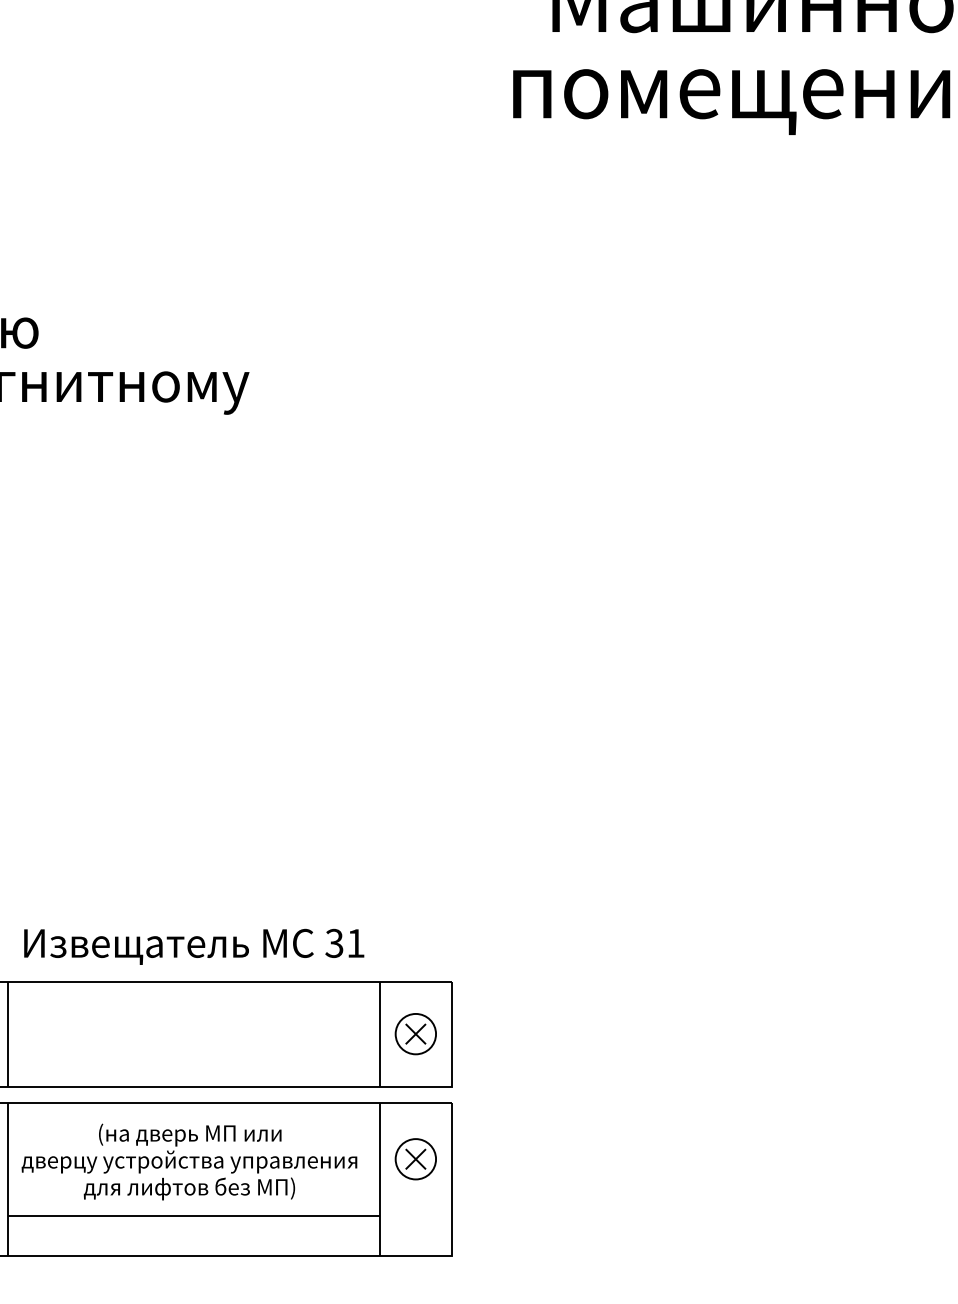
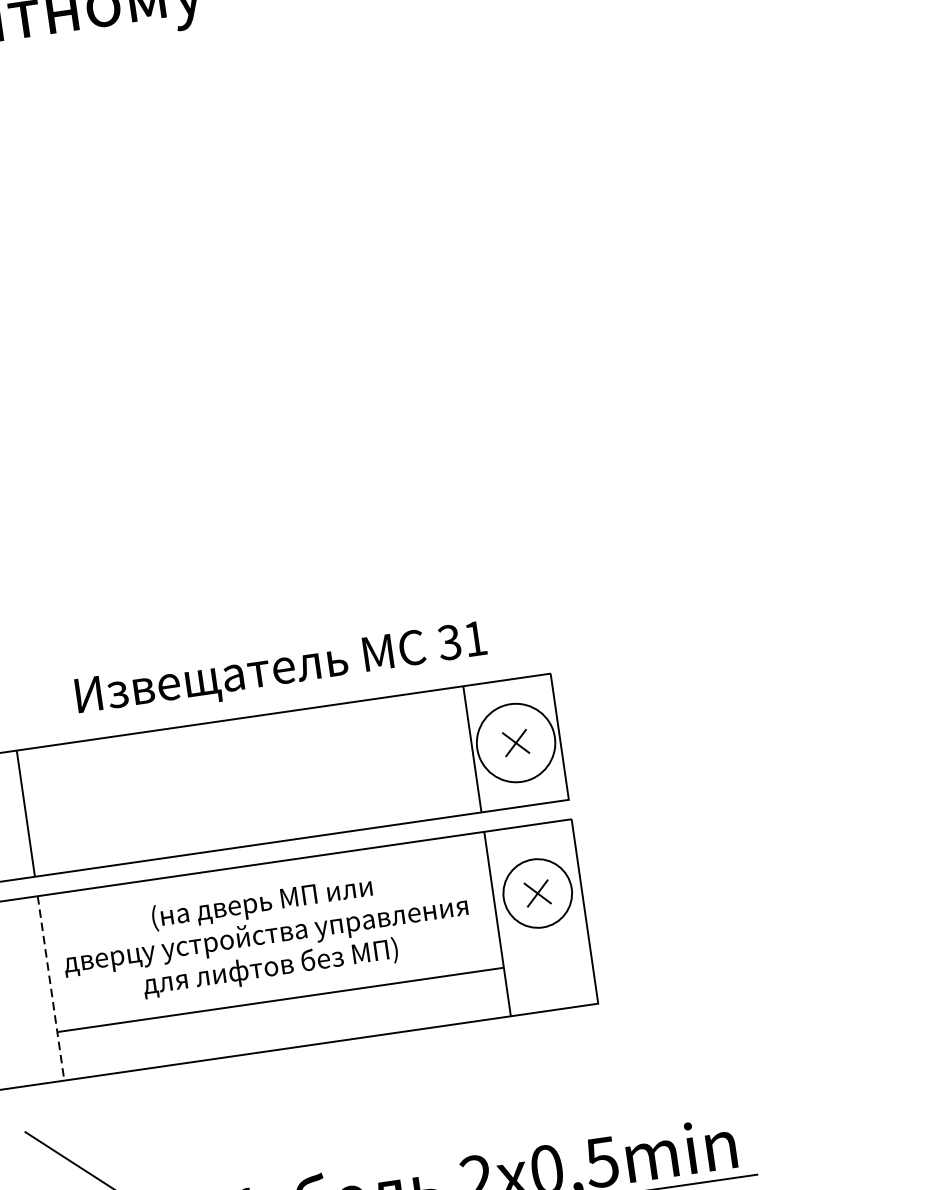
text: (194, 946) -> (281, 670), moved
circle: (415, 1033) -> (515, 742), size x1.6
circle: (415, 1159) -> (537, 893), size x1.4
line: (8, 1179) -> (51, 988), solid -> dashed

